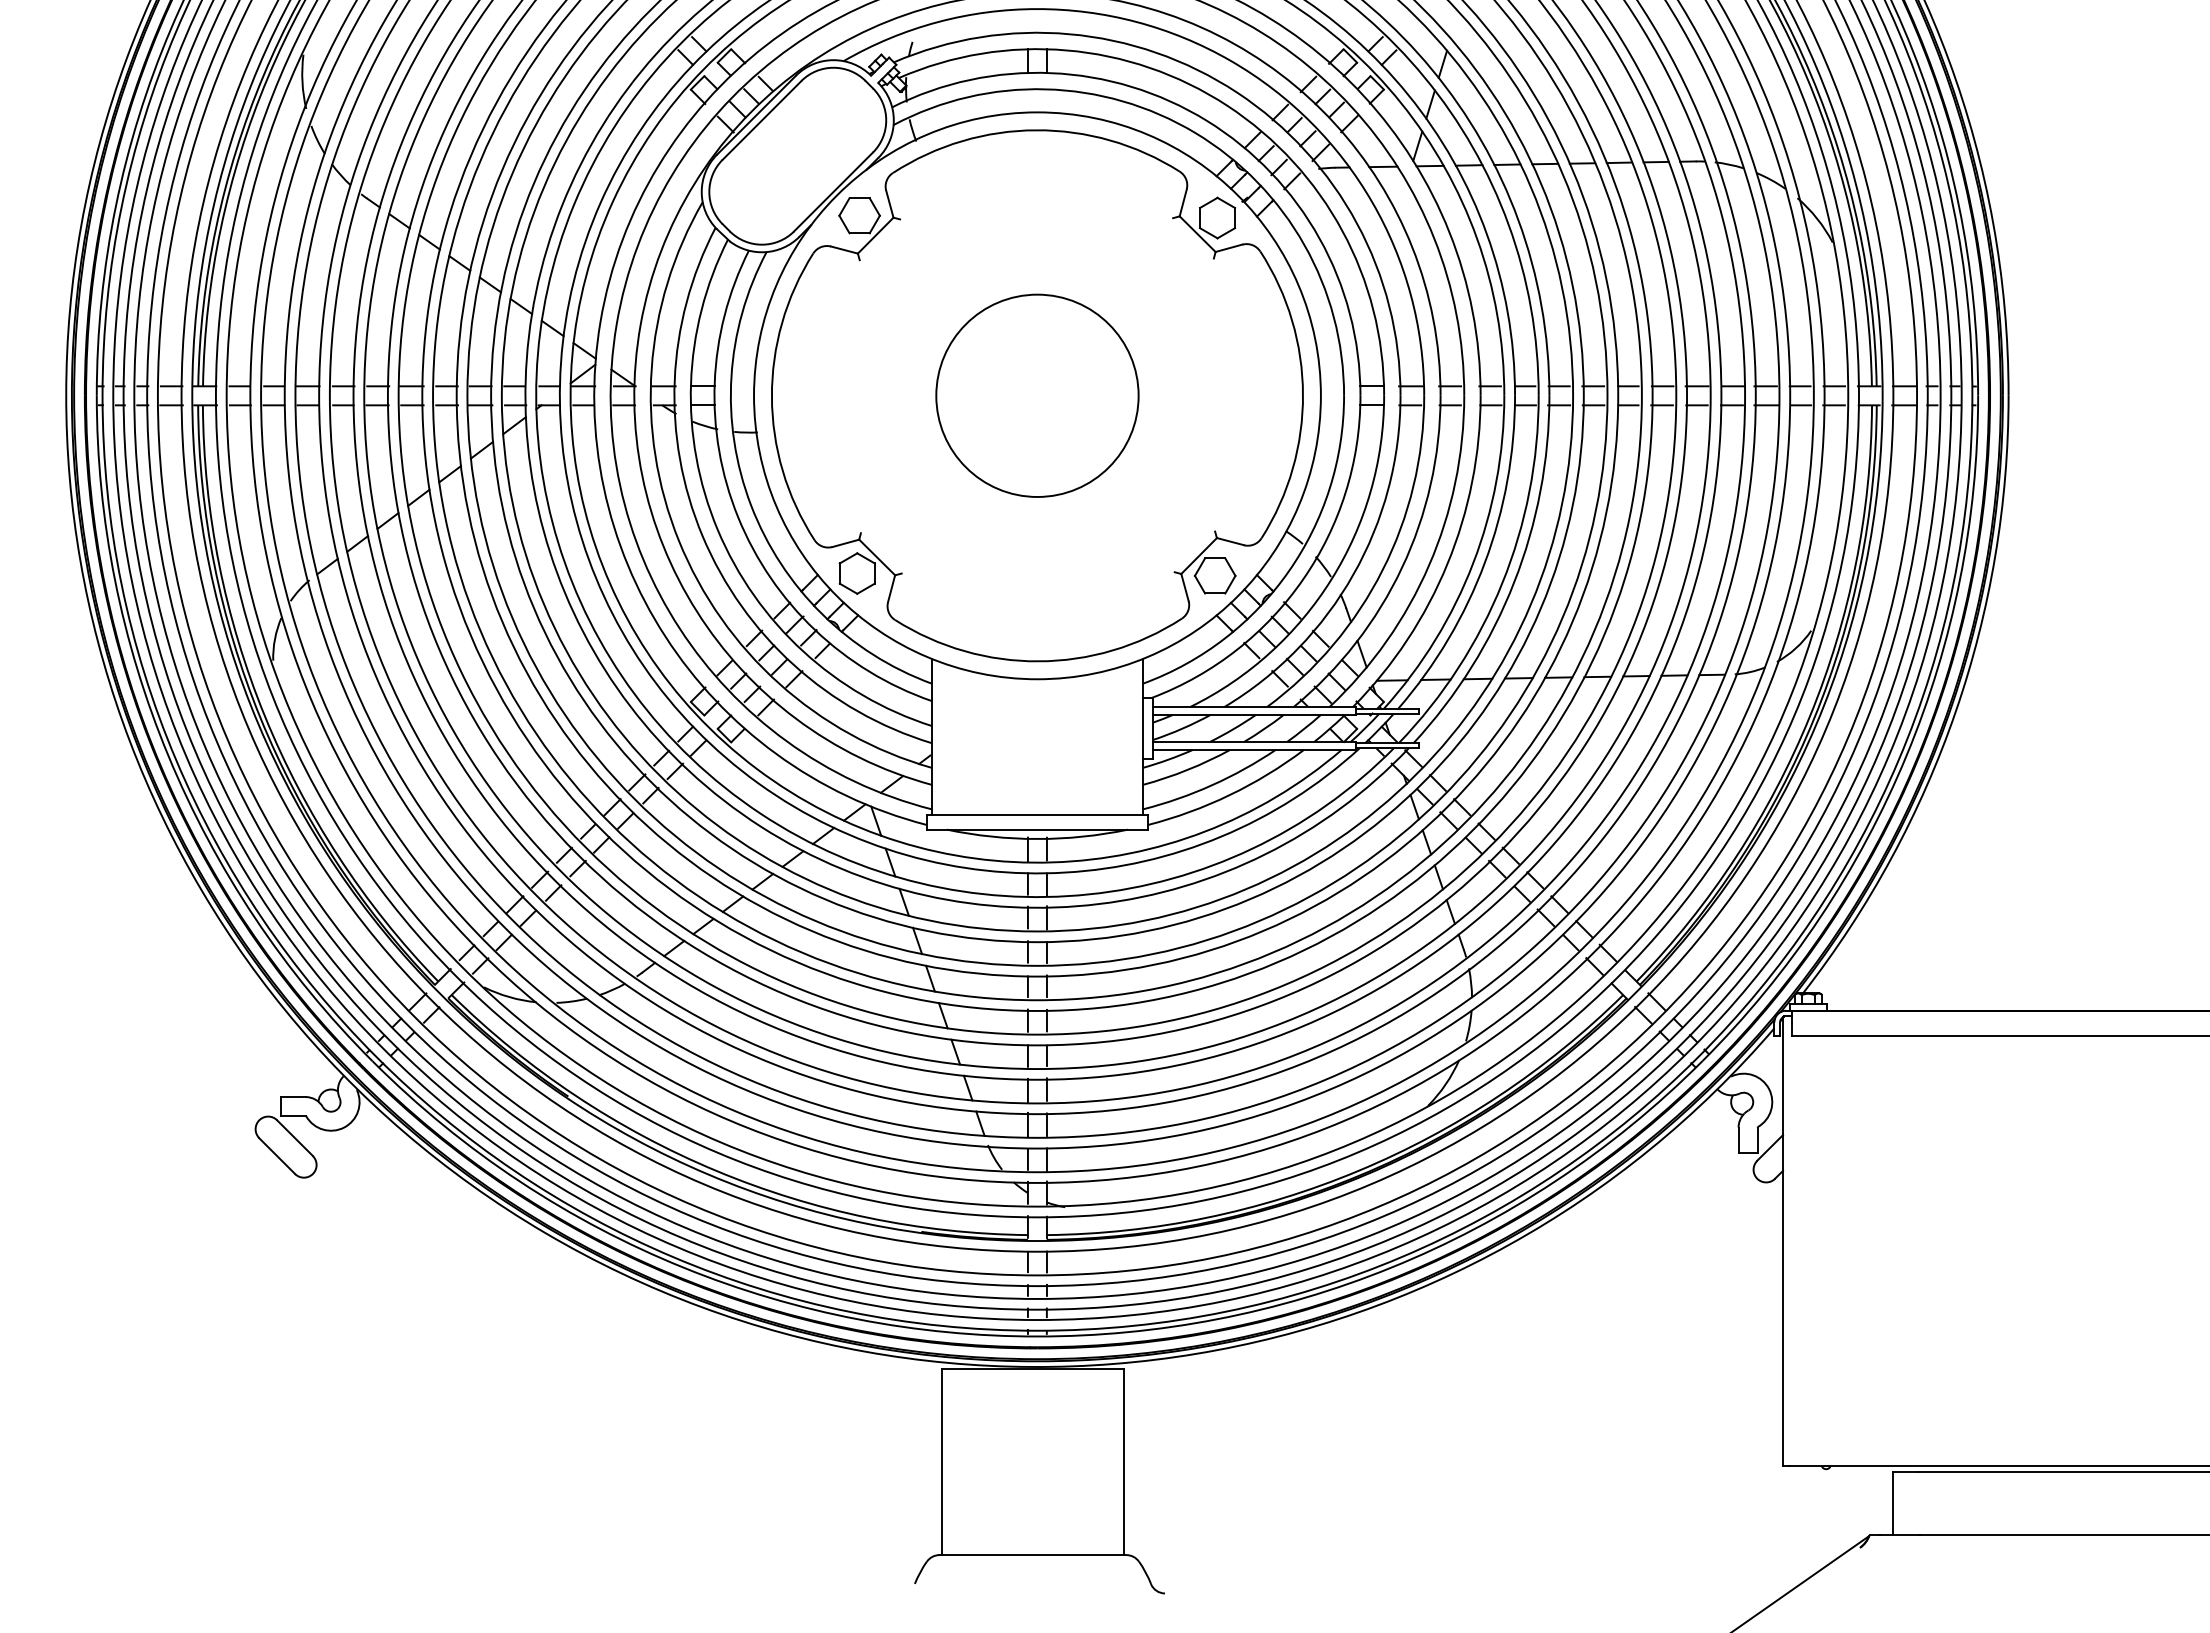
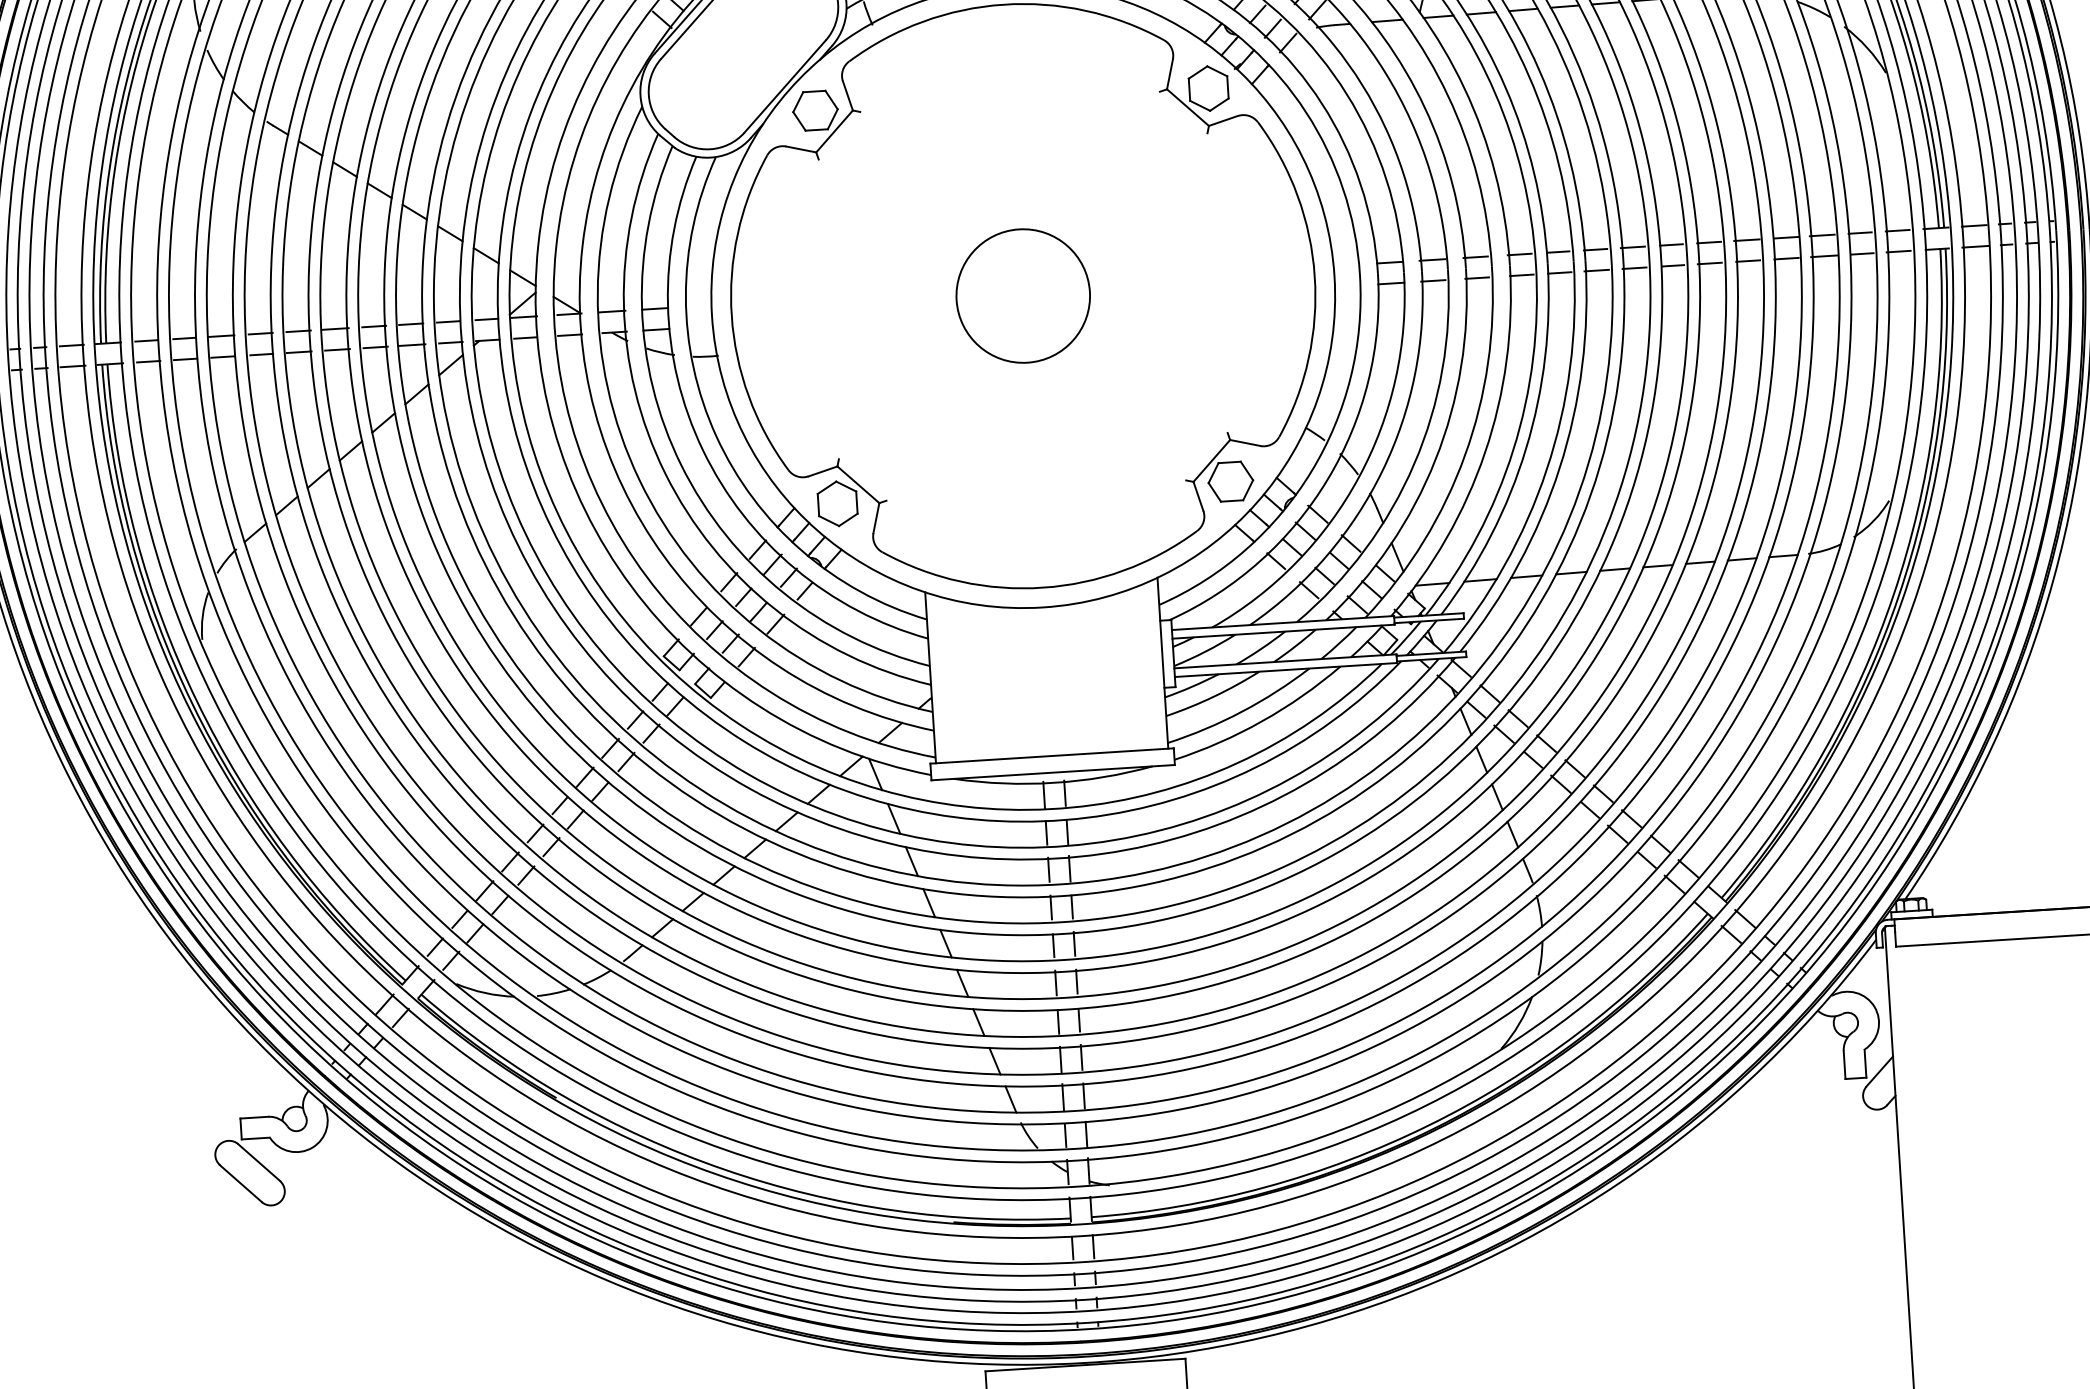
circle: (1037, 395) -> (1023, 295), size x0.6

